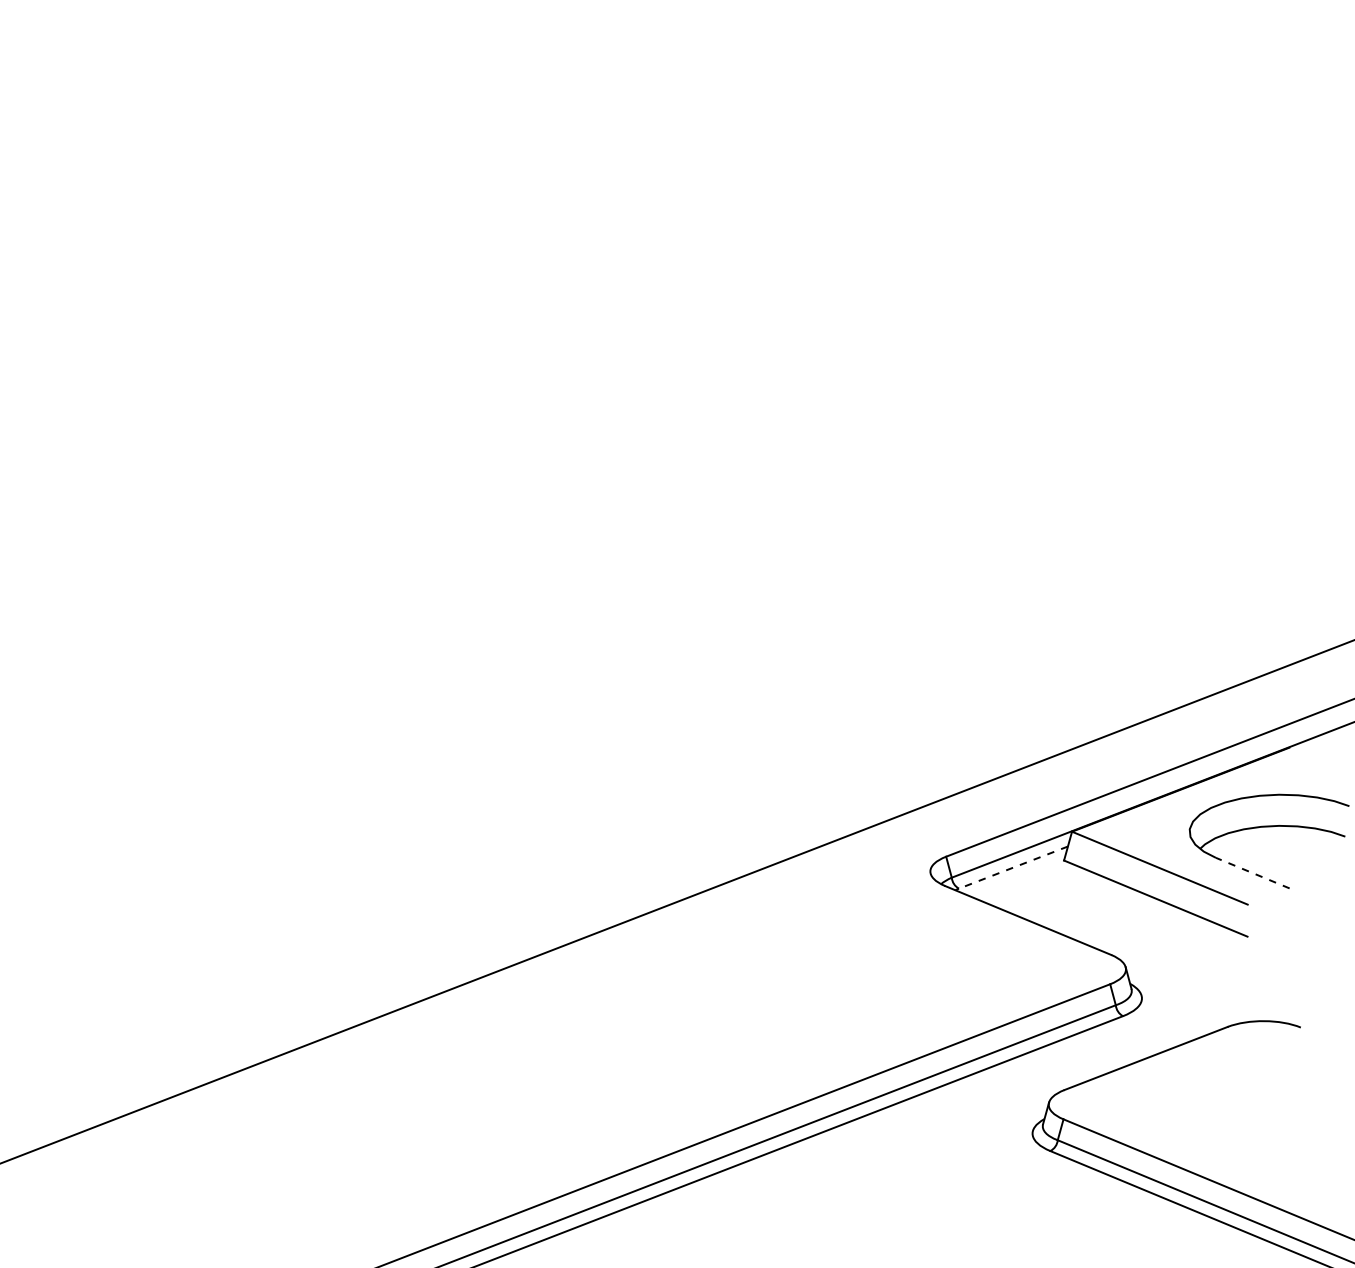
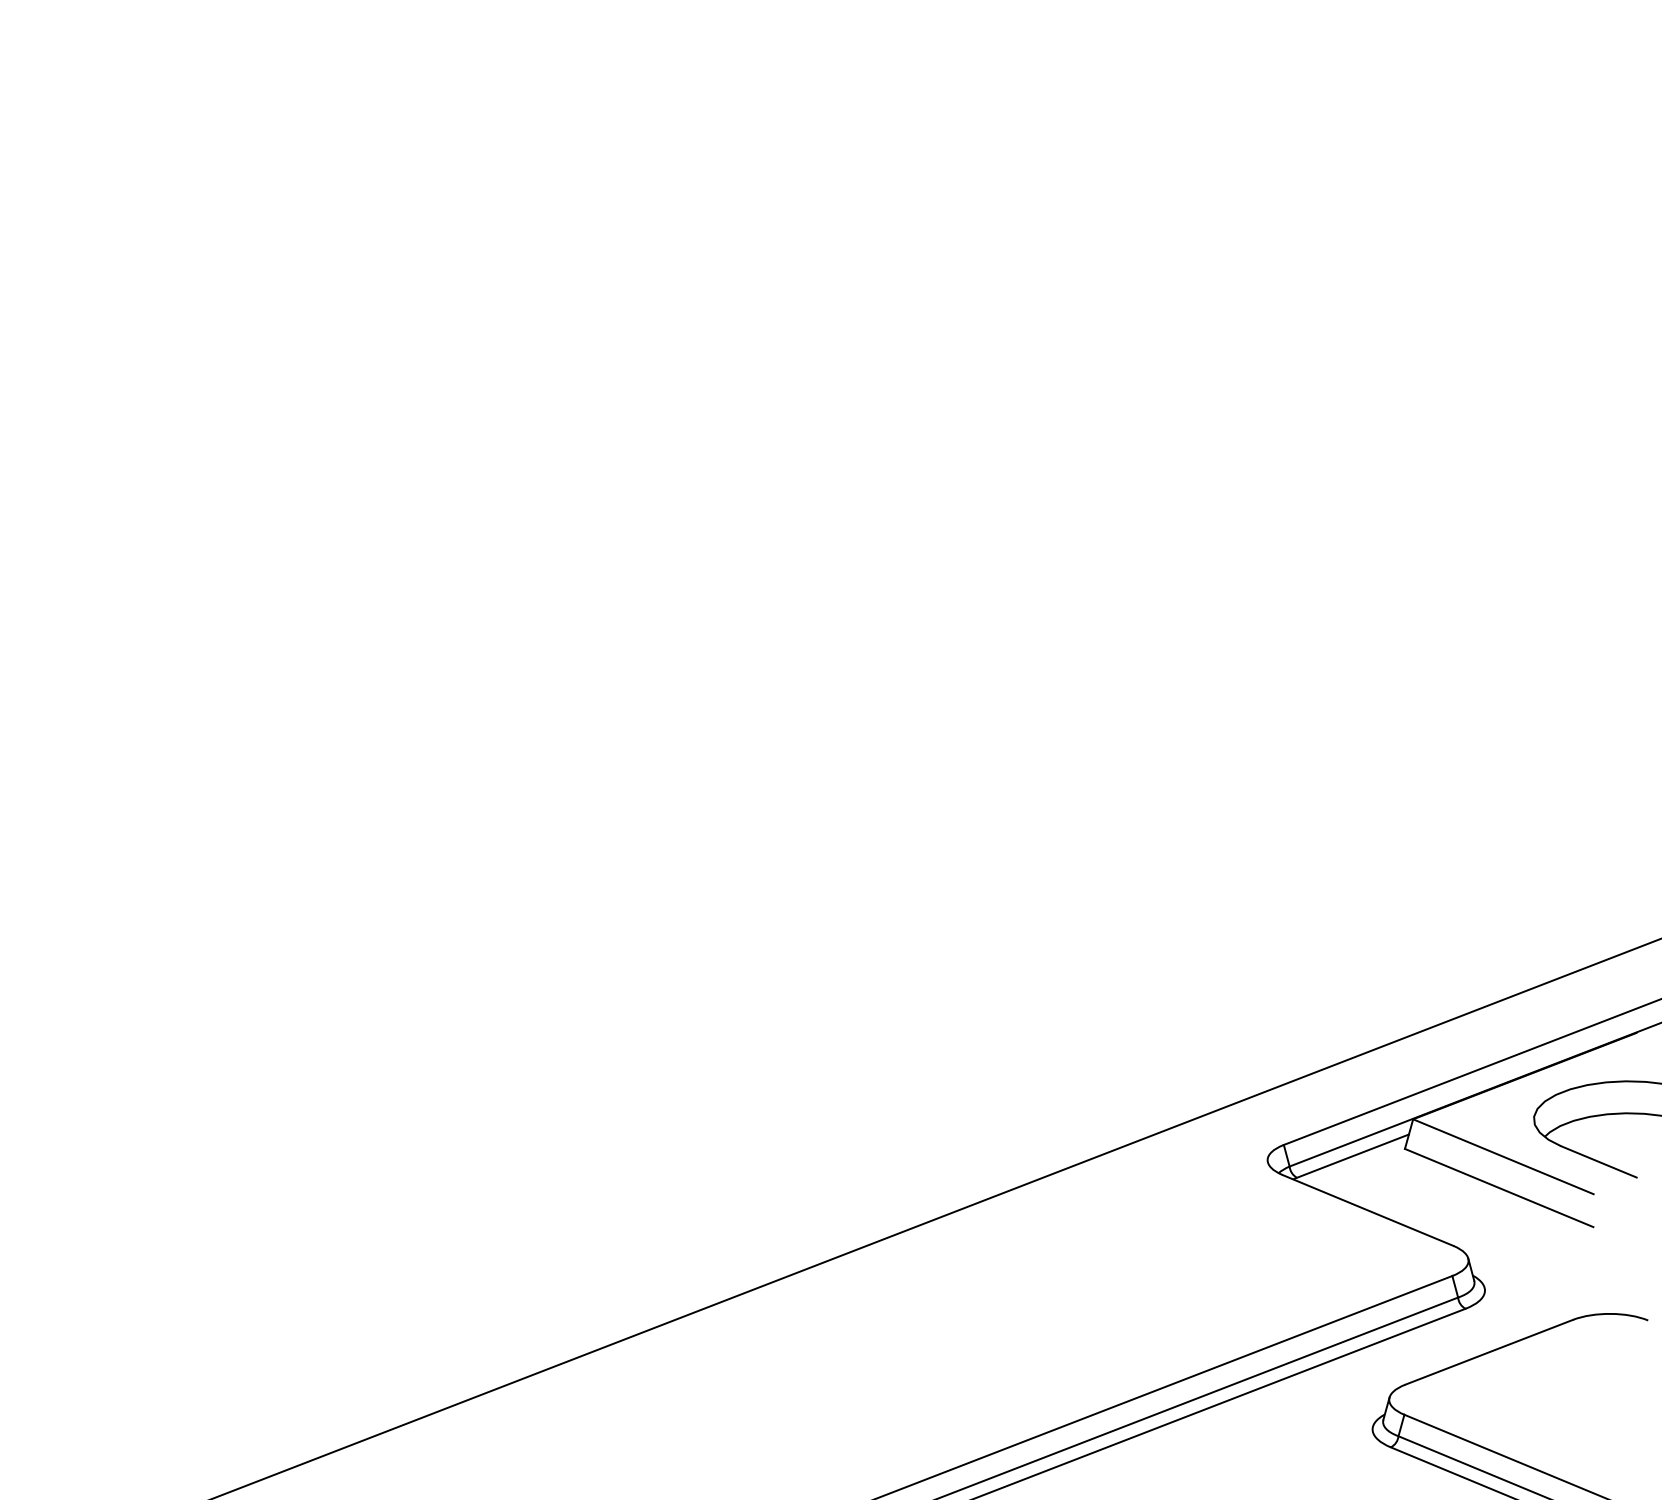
line: (1013, 867) -> (1352, 1156), dashed -> solid
line: (1252, 872) -> (1598, 1161), dashed -> solid

